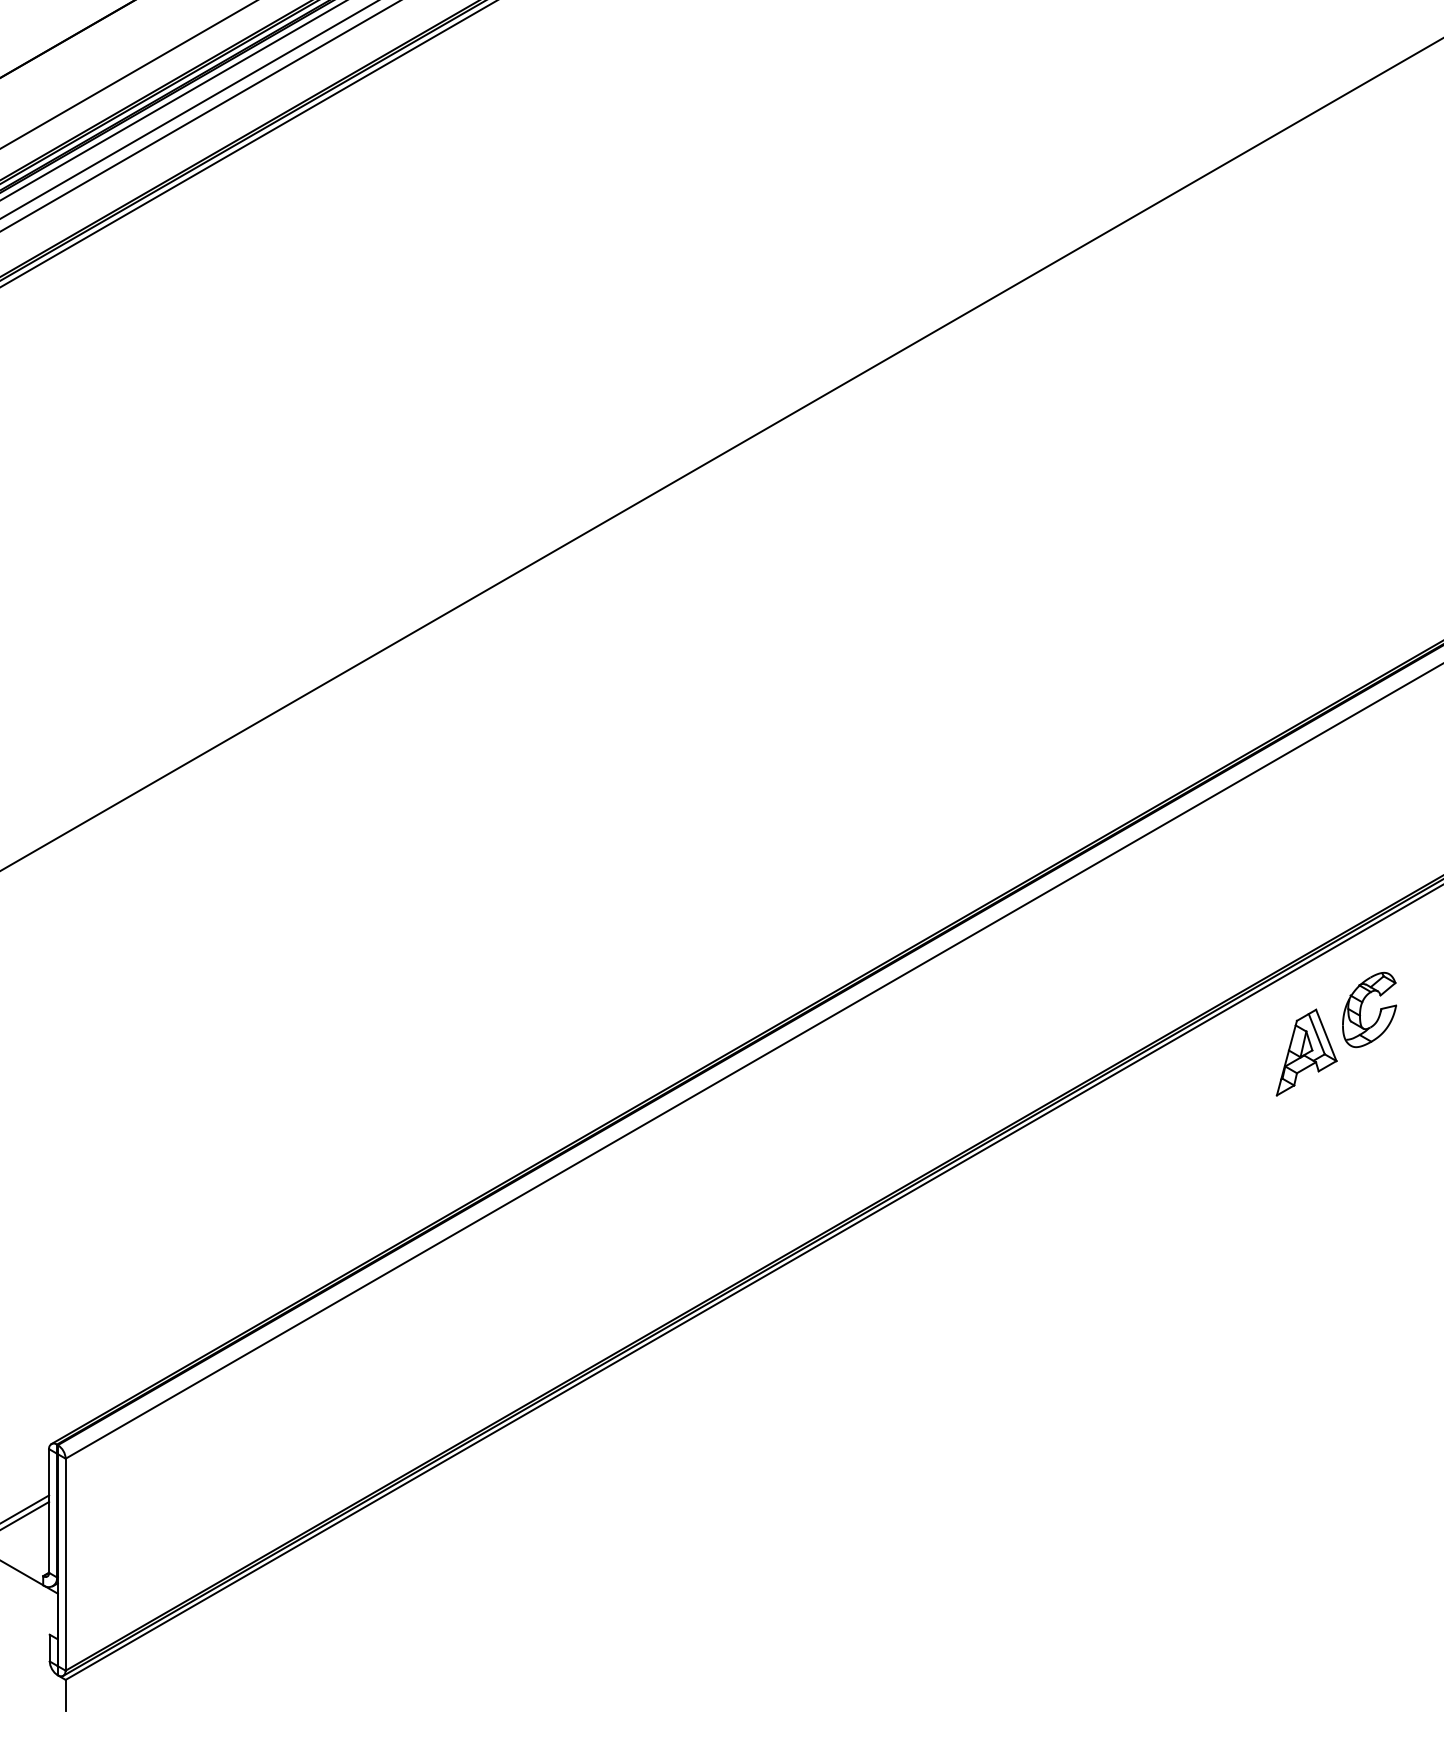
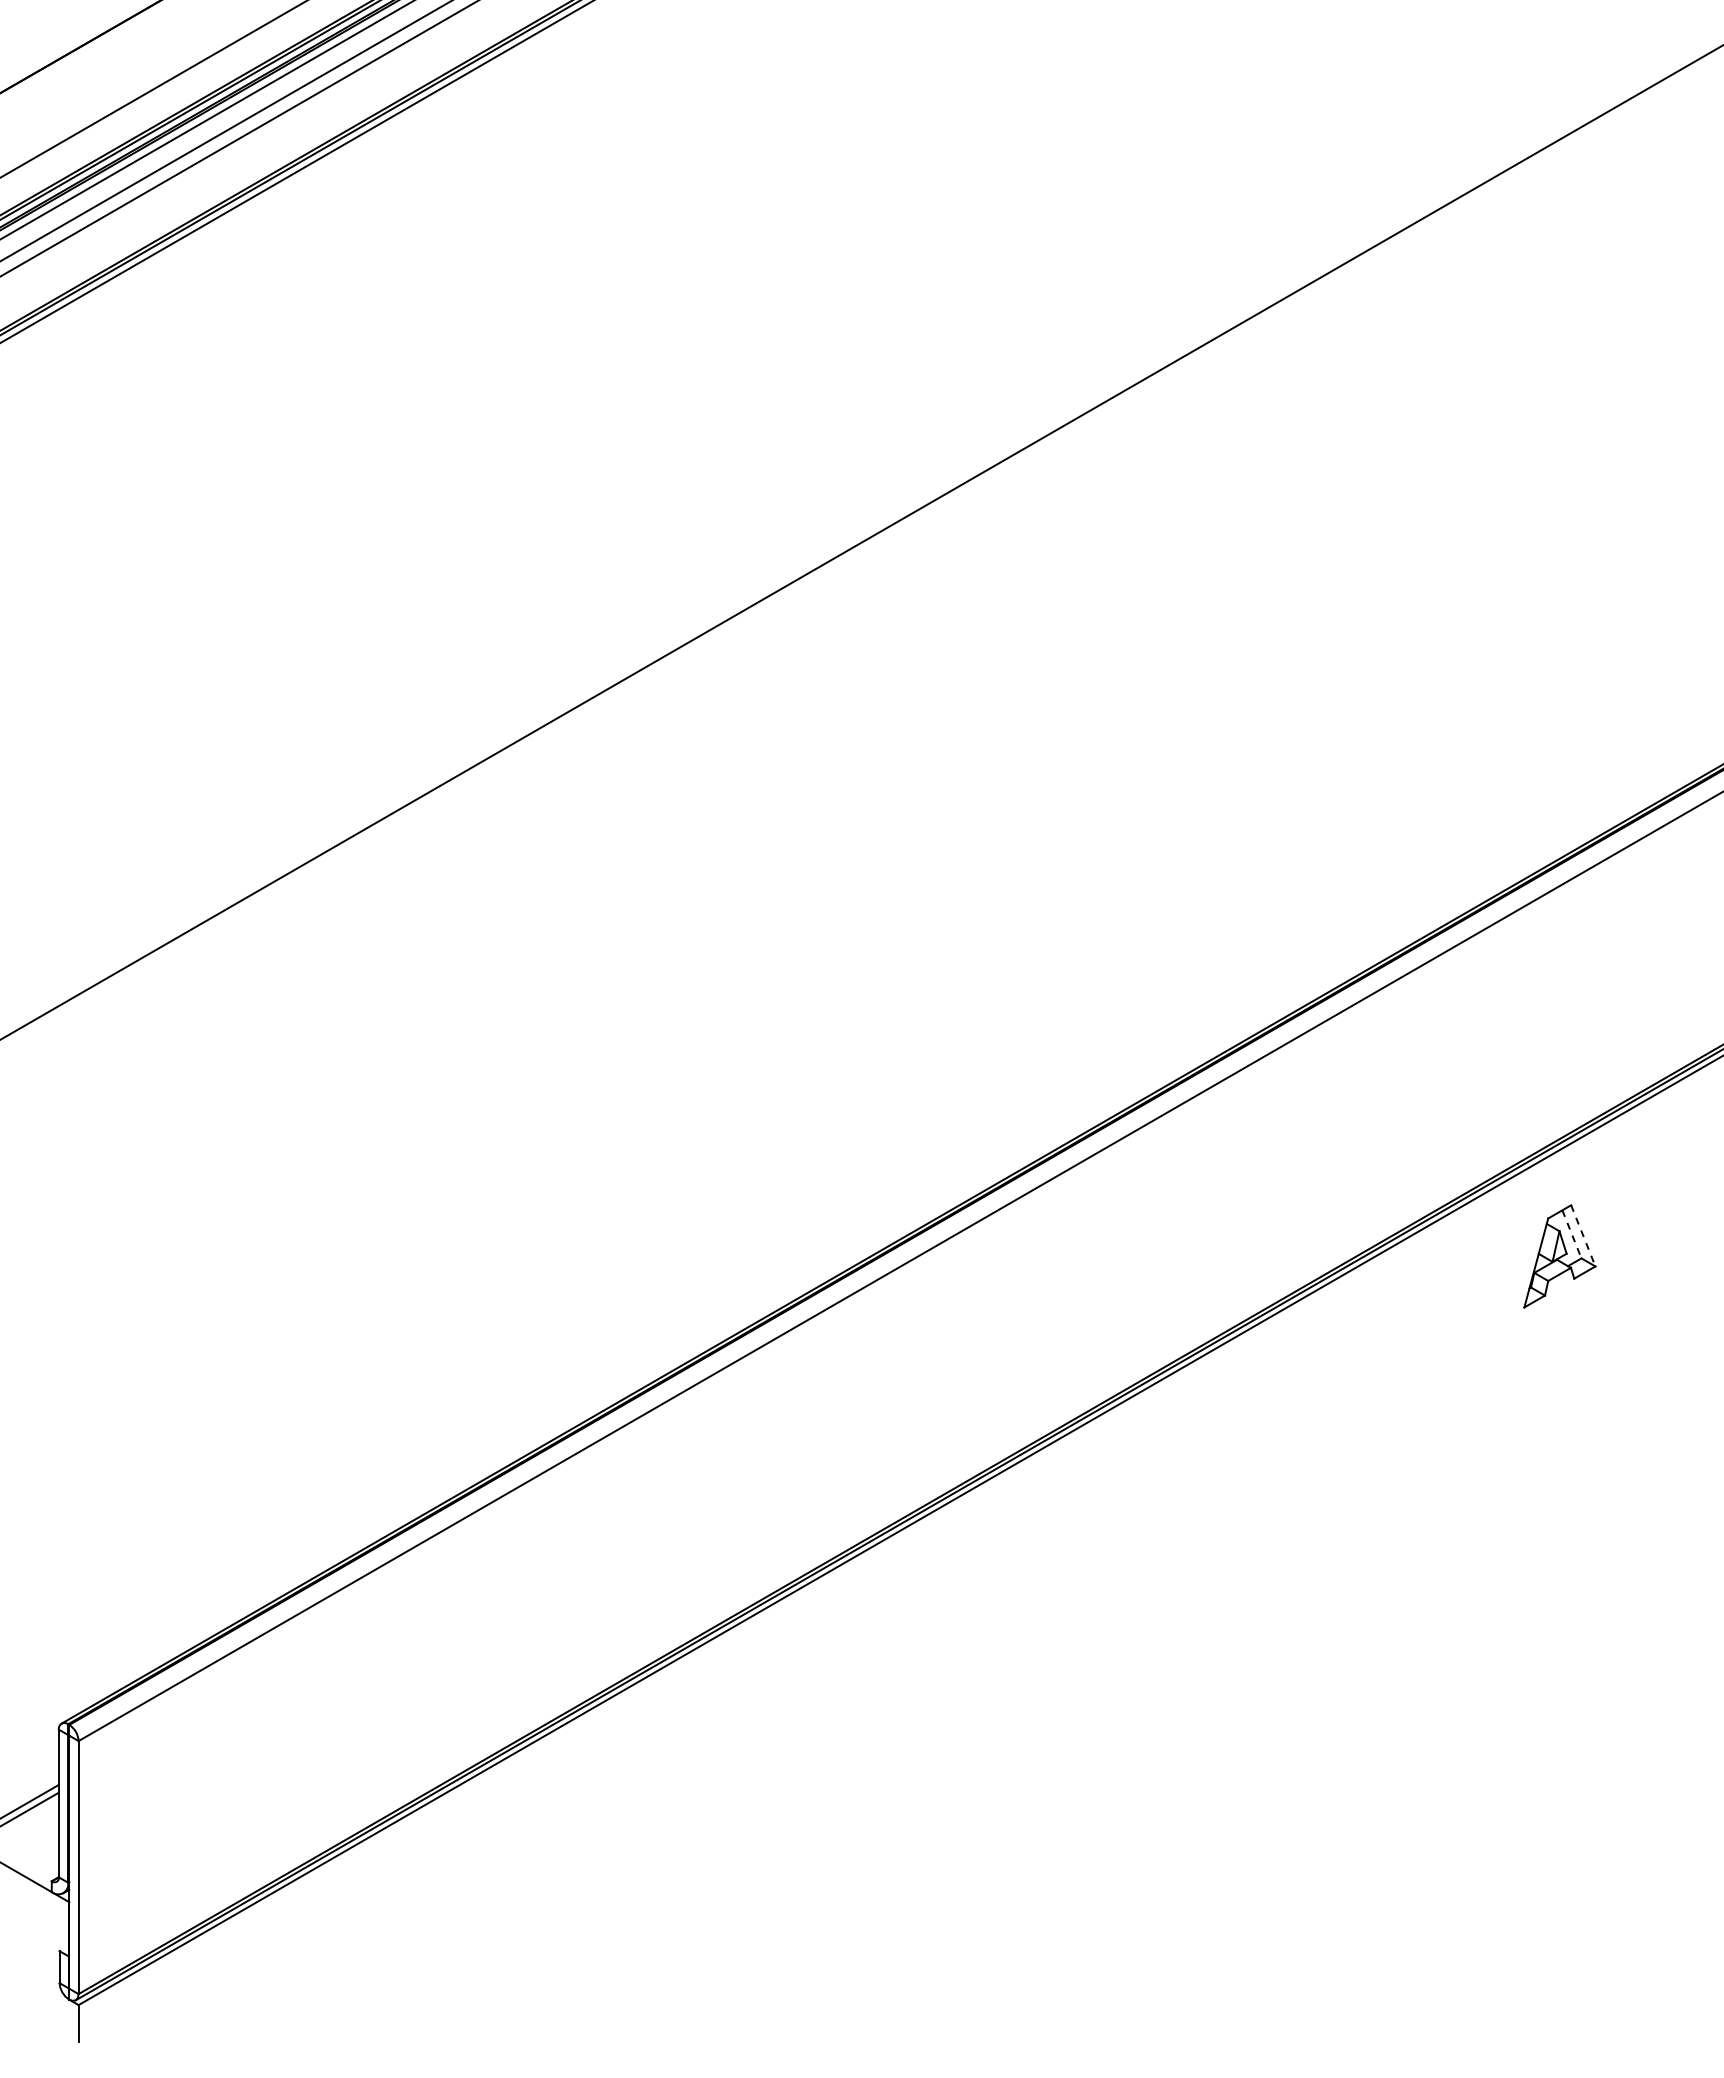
part: (1361, 1008) -> (1625, 1203), removed
line: (1316, 1034) -> (1571, 1234), solid -> dashed
line: (1326, 1035) -> (1583, 1235), solid -> dashed

